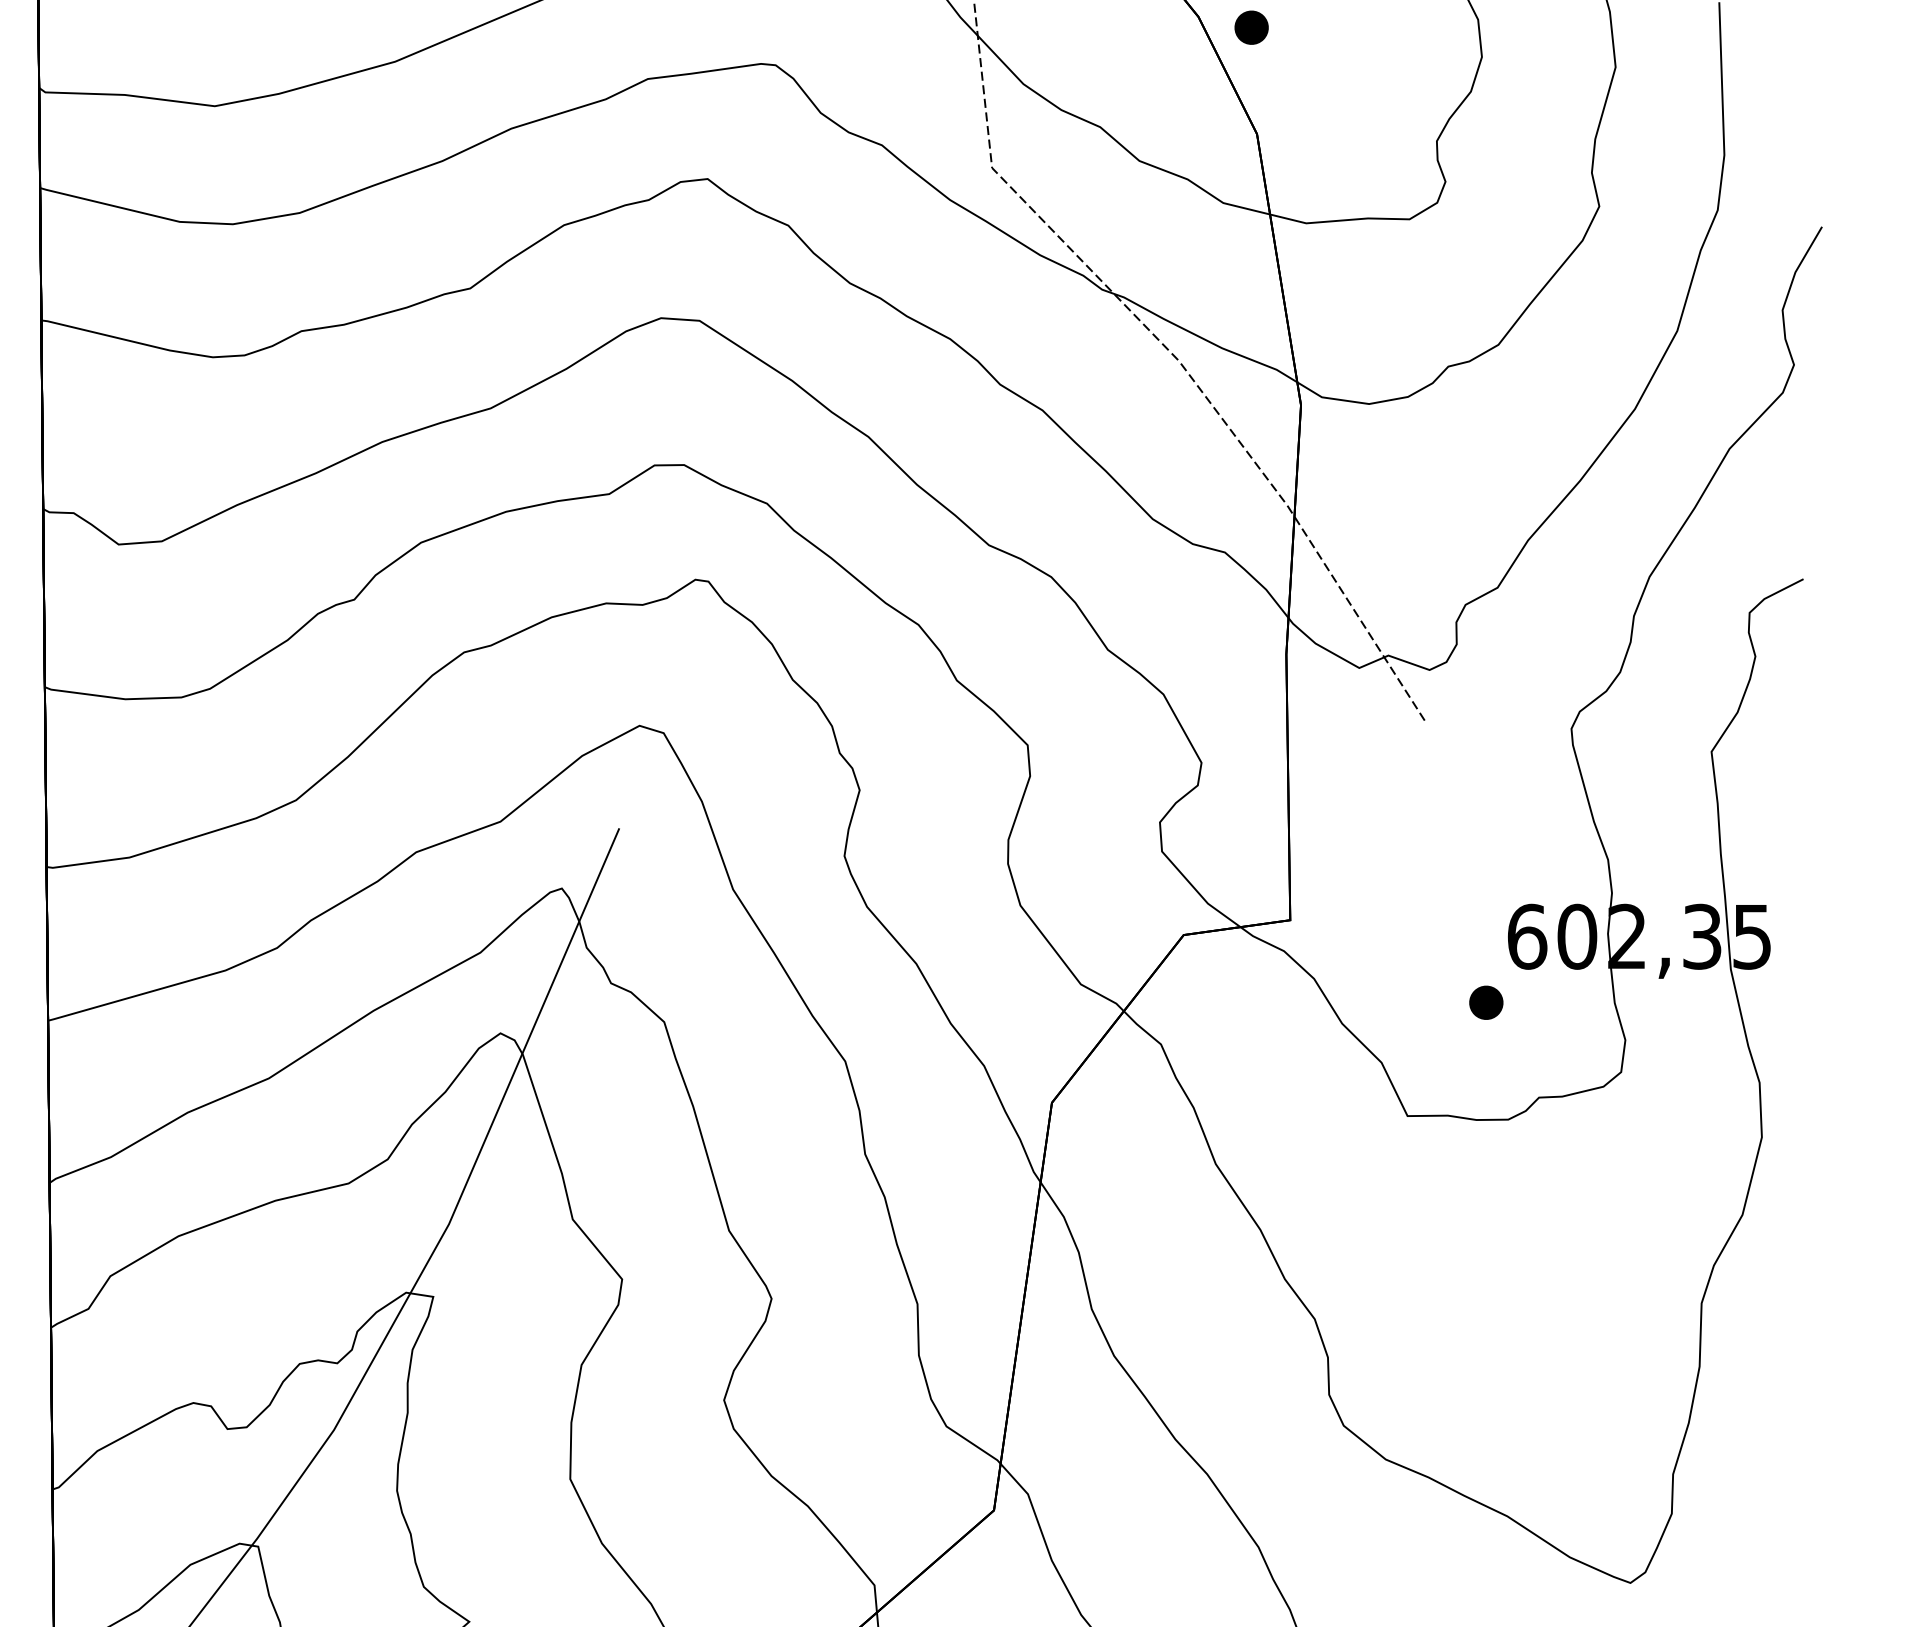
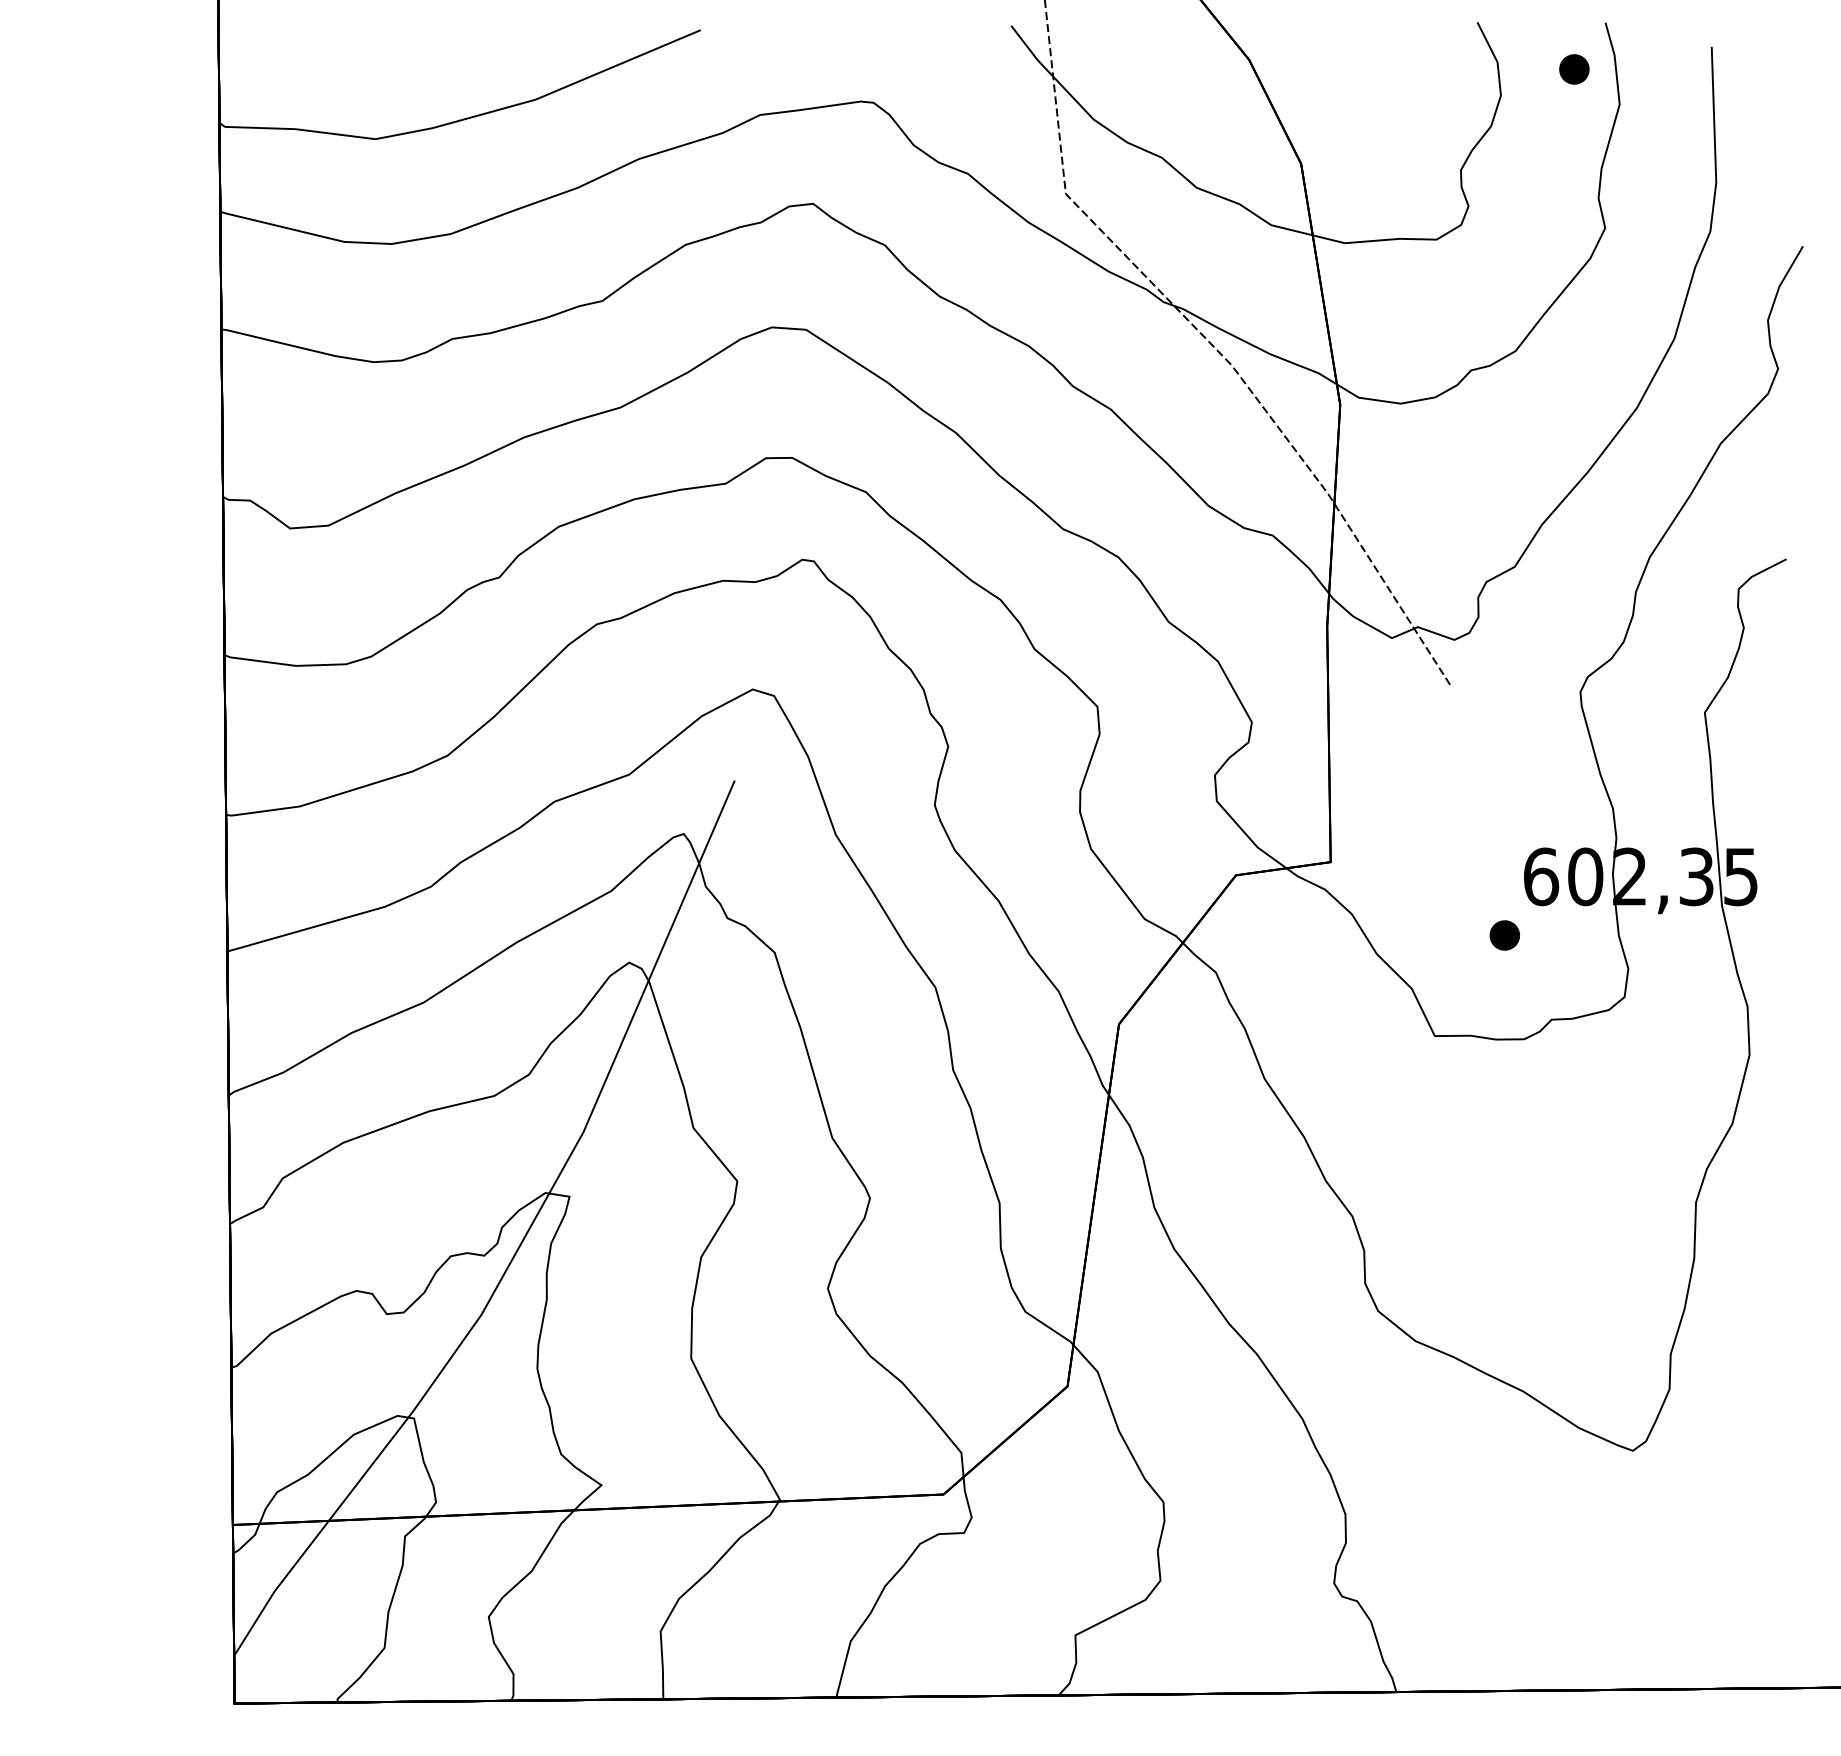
part: (1251, 27) -> (1574, 69), moved

